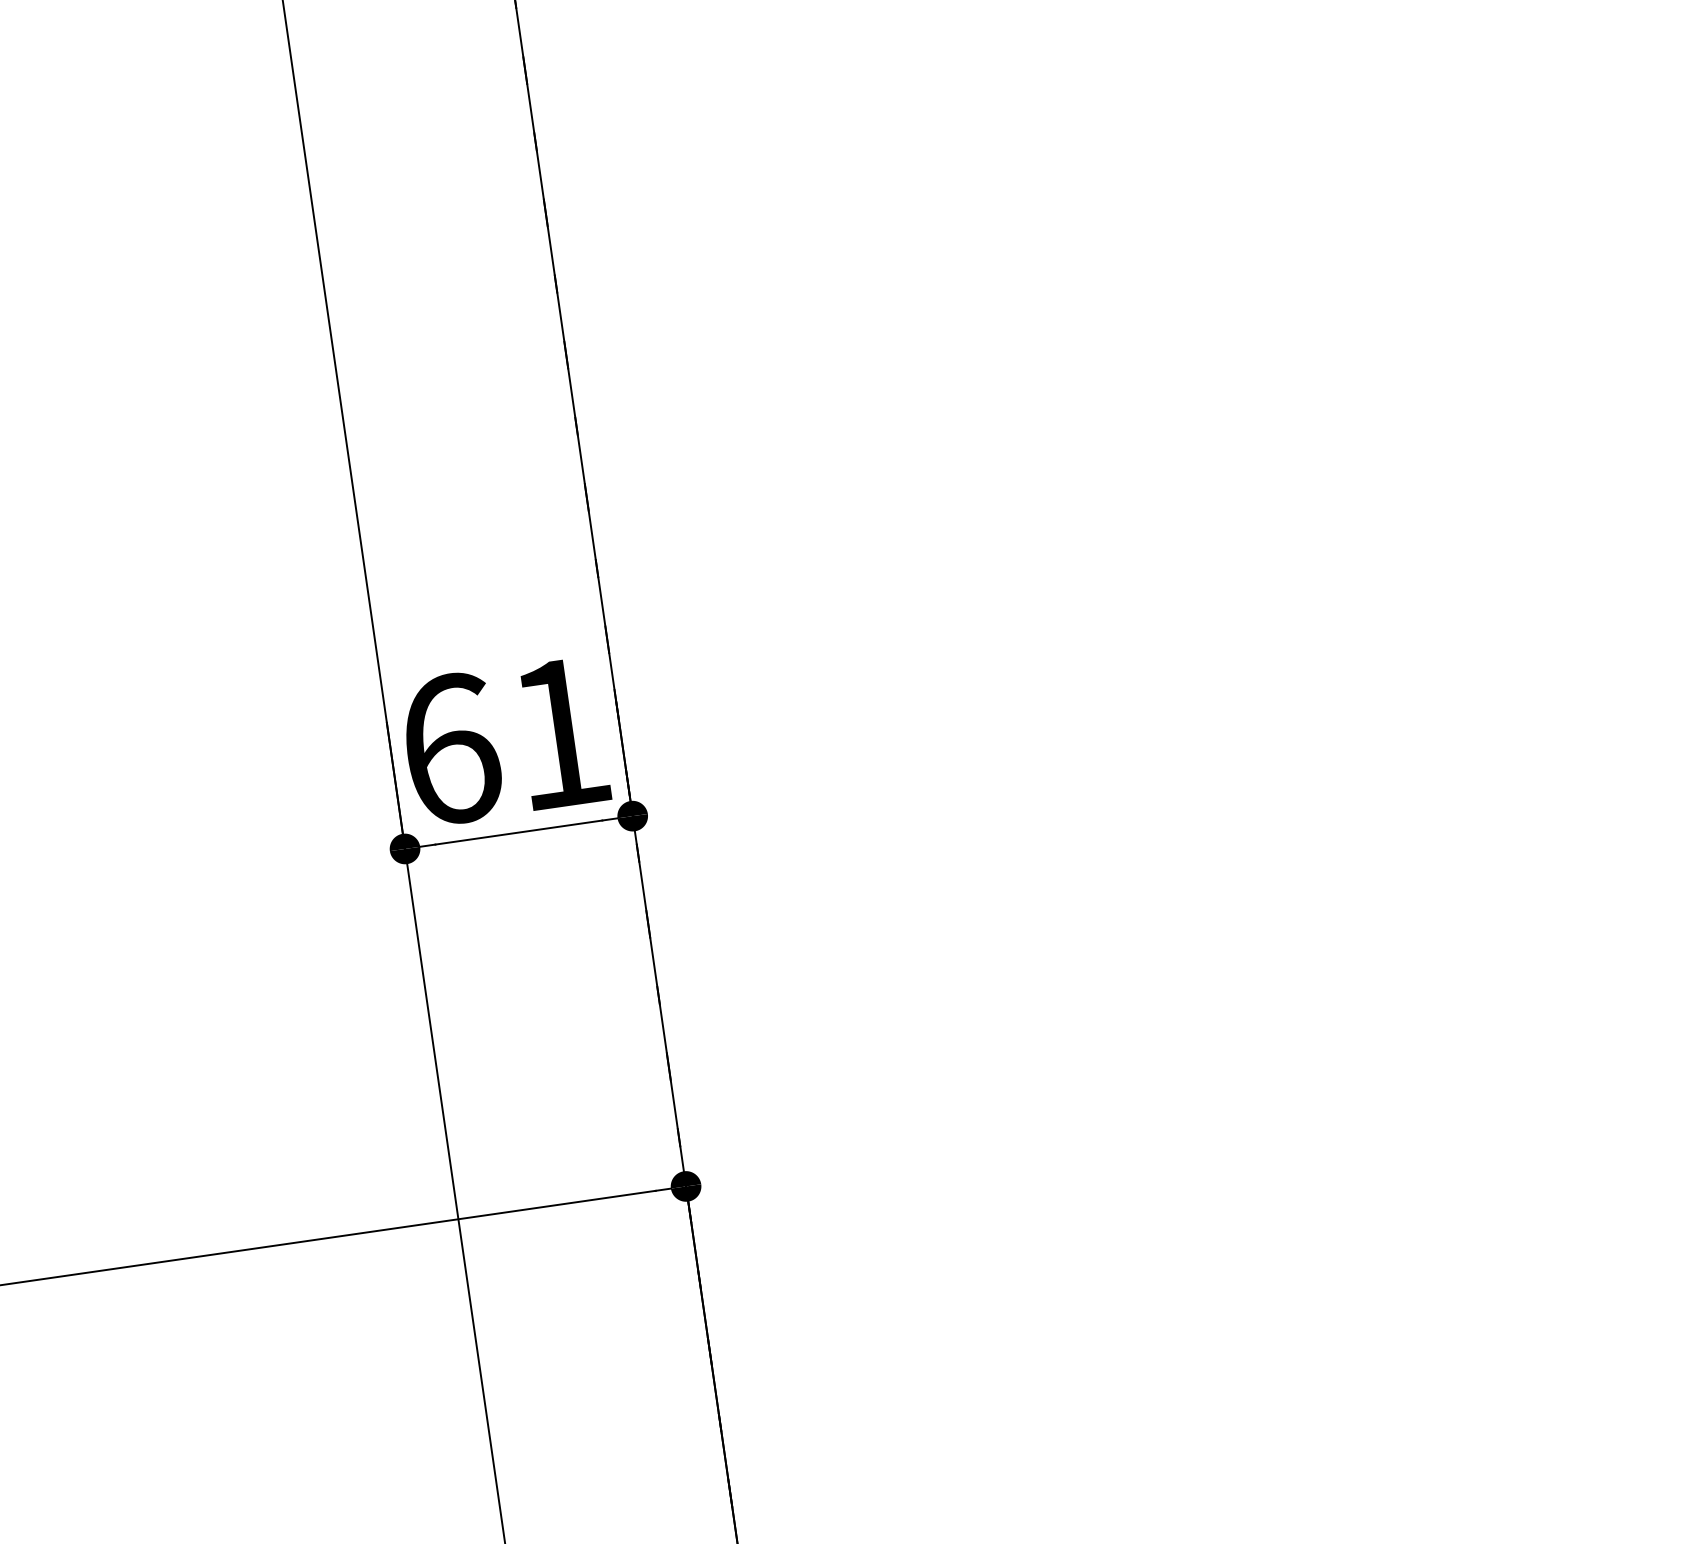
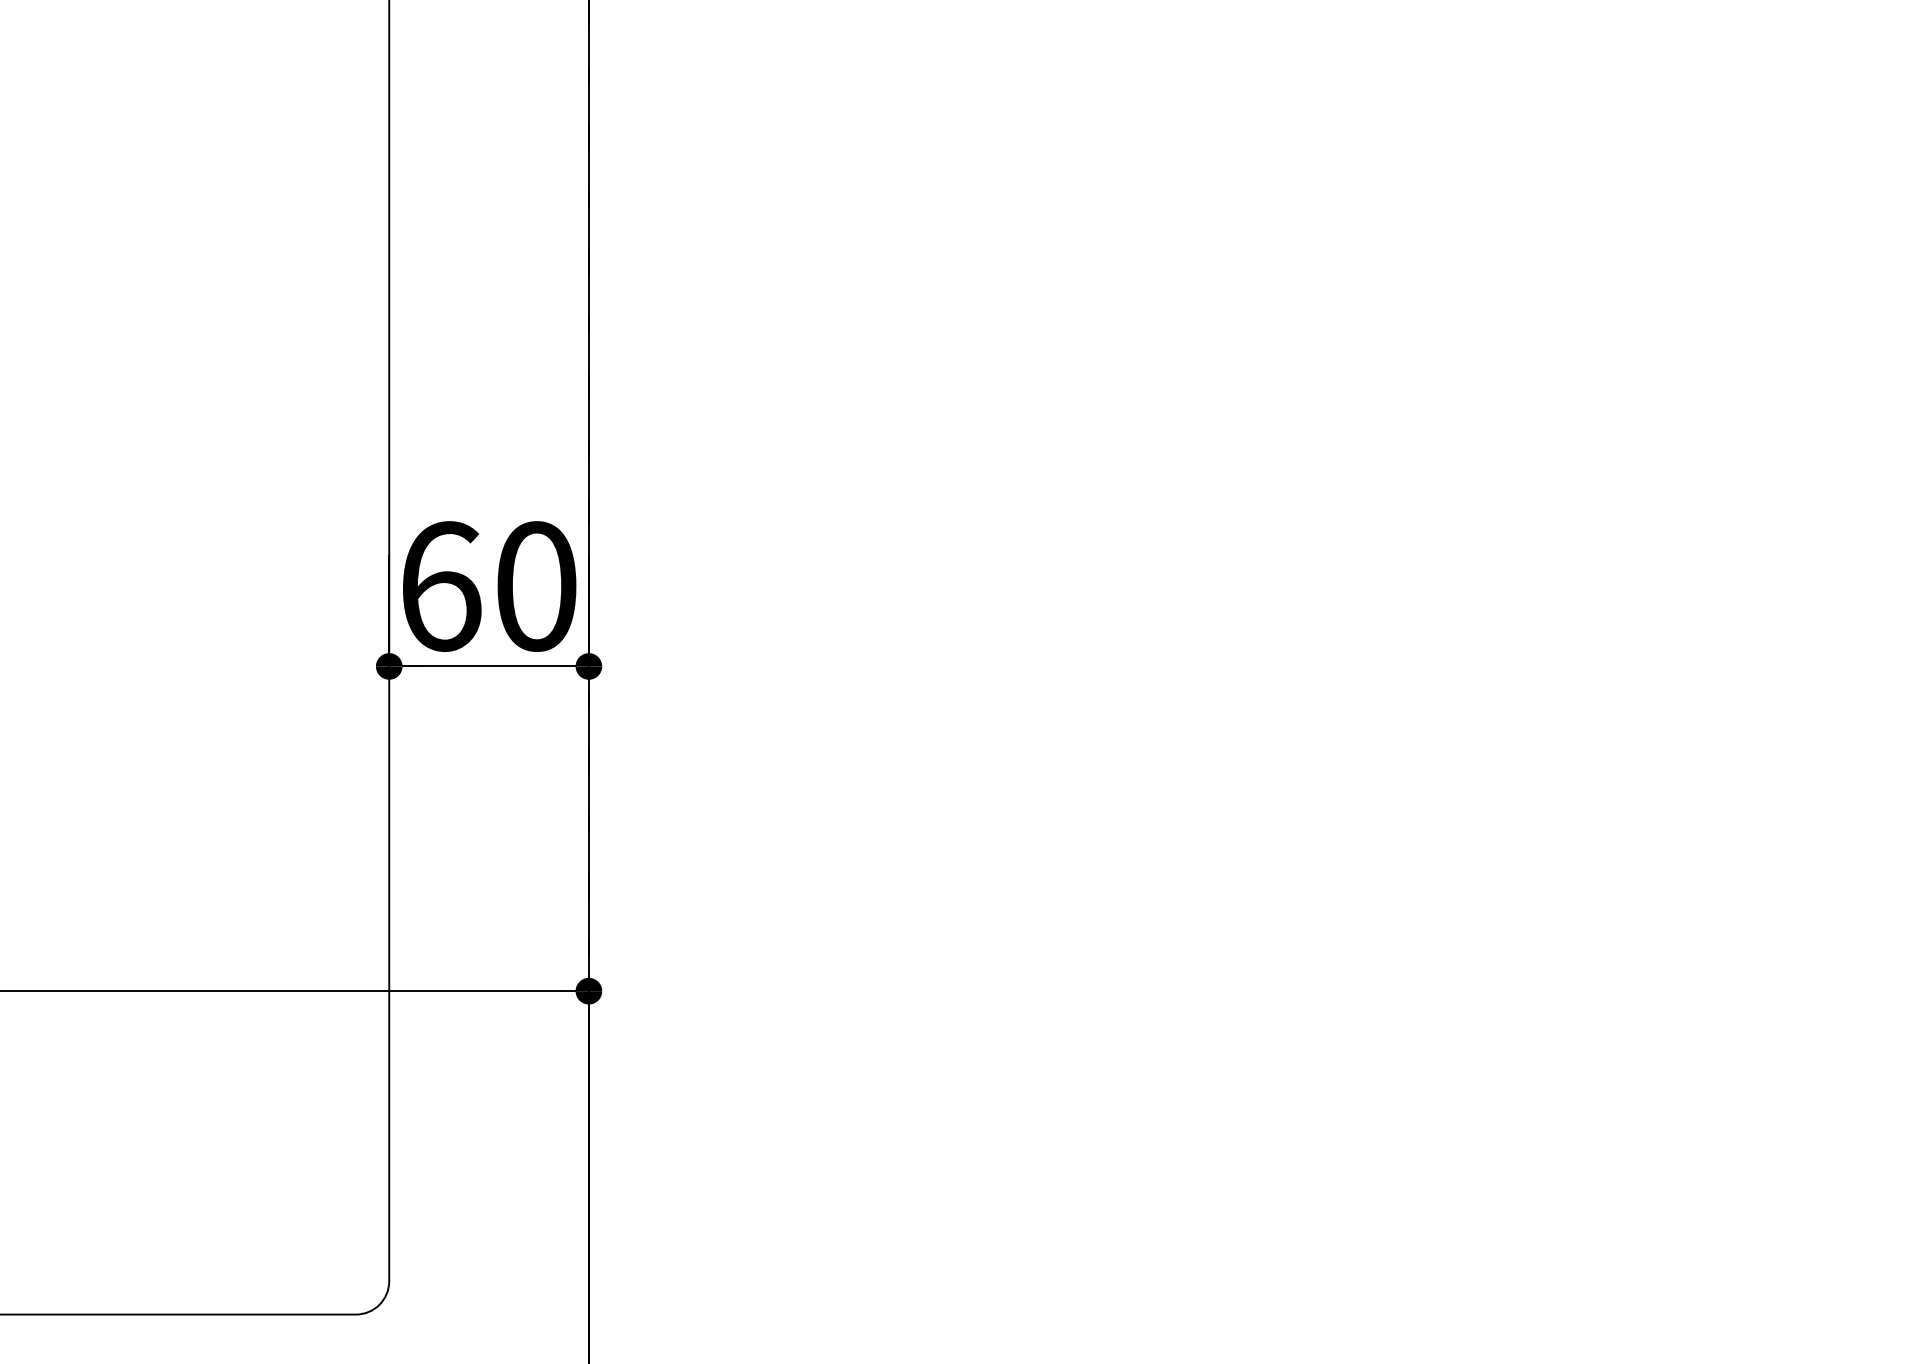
text: (559, 733) -> (536, 586), 61 -> 60

